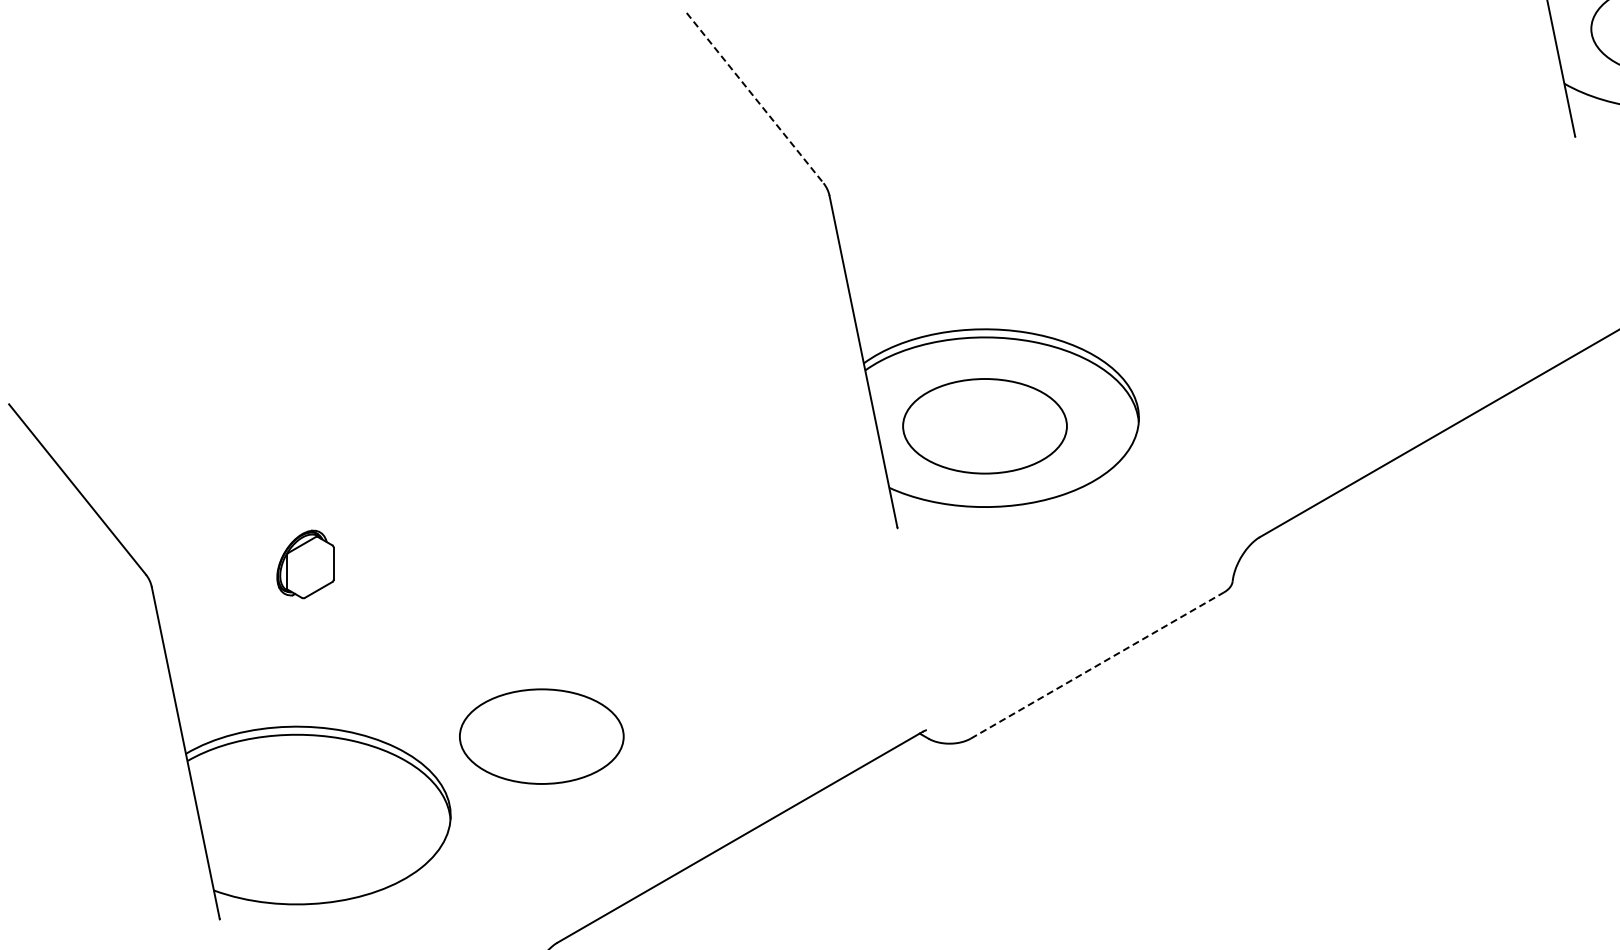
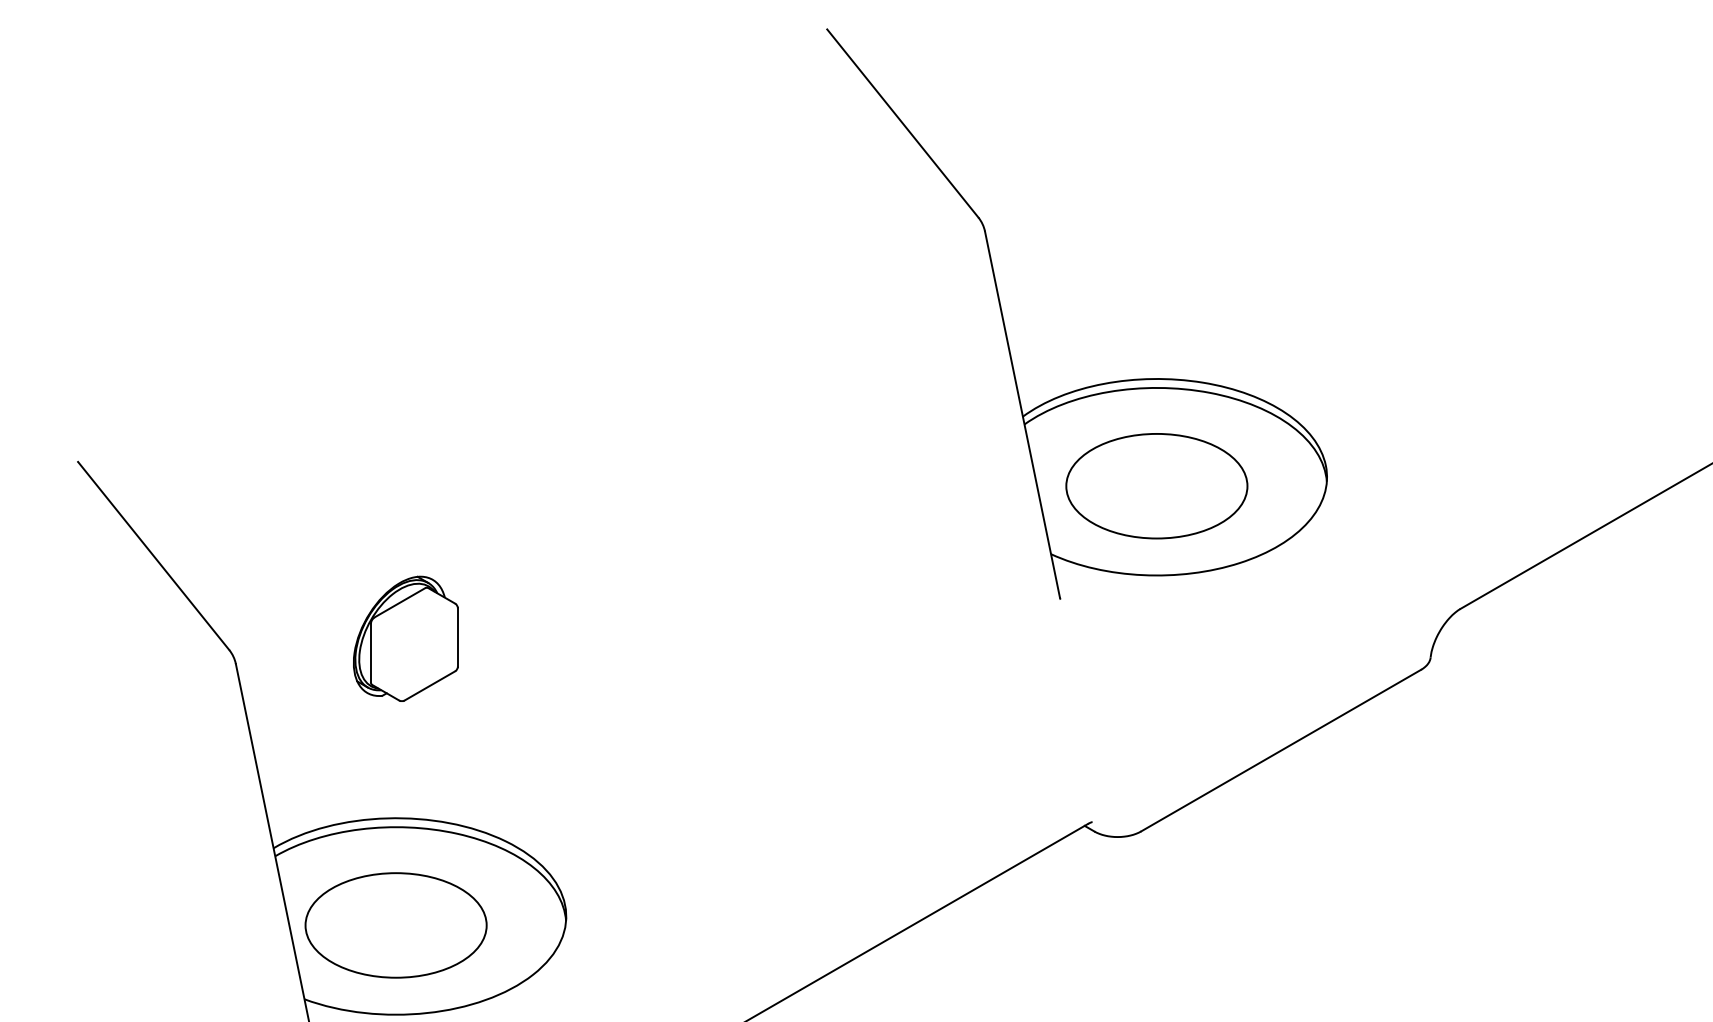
line: (755, 98) -> (903, 123), dashed -> solid
part: (305, 564) -> (405, 638), size x1.67
line: (1097, 665) -> (1281, 750), dashed -> solid
part: (541, 736) -> (395, 925), moved

